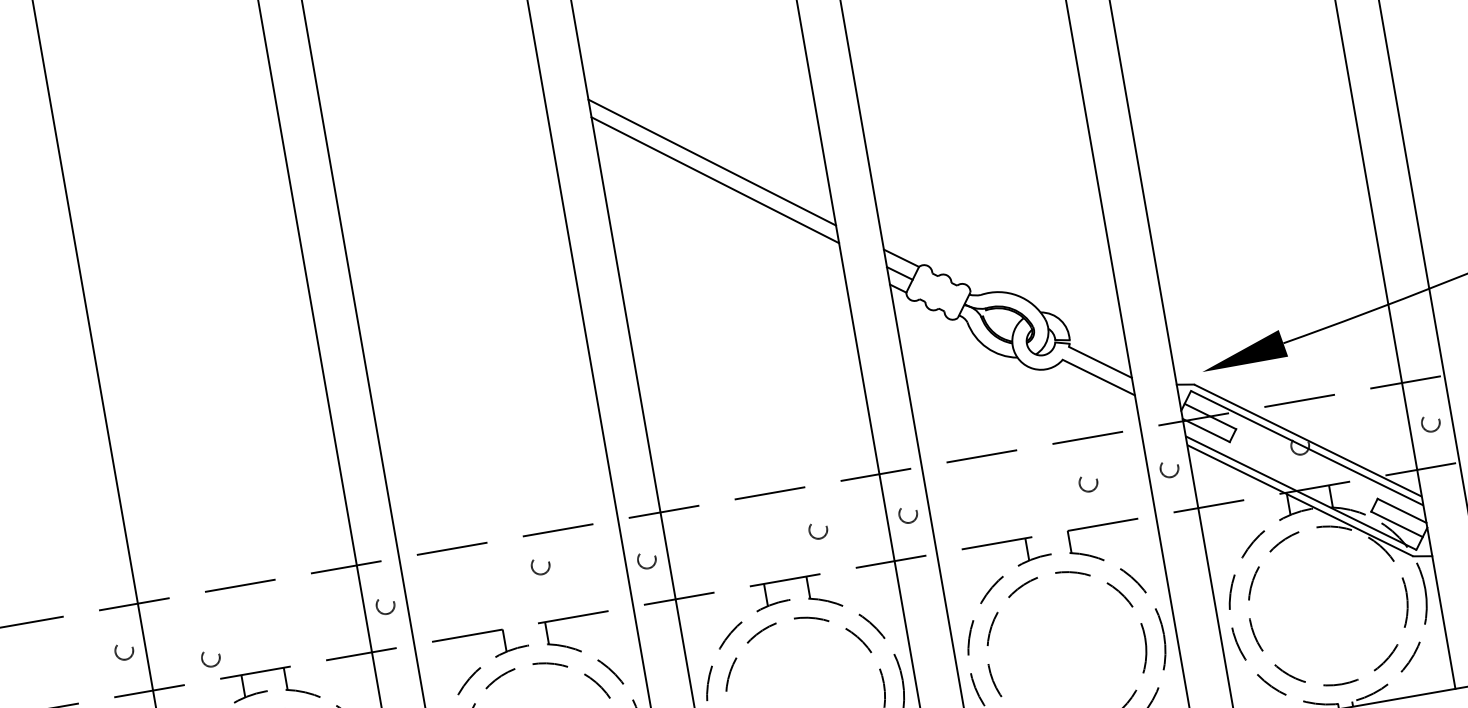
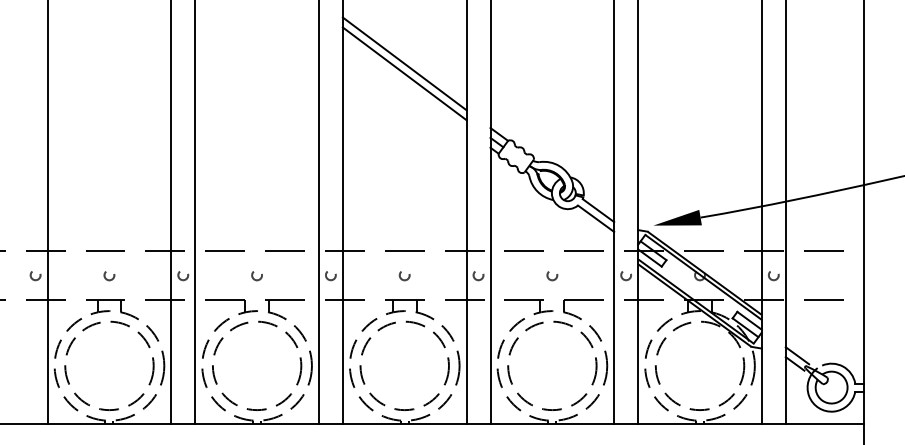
circle: (1089, 484) -> (552, 276), moved
circle: (818, 531) -> (404, 276), moved
circle: (539, 567) -> (256, 276), moved
circle: (211, 659) -> (109, 276), moved

